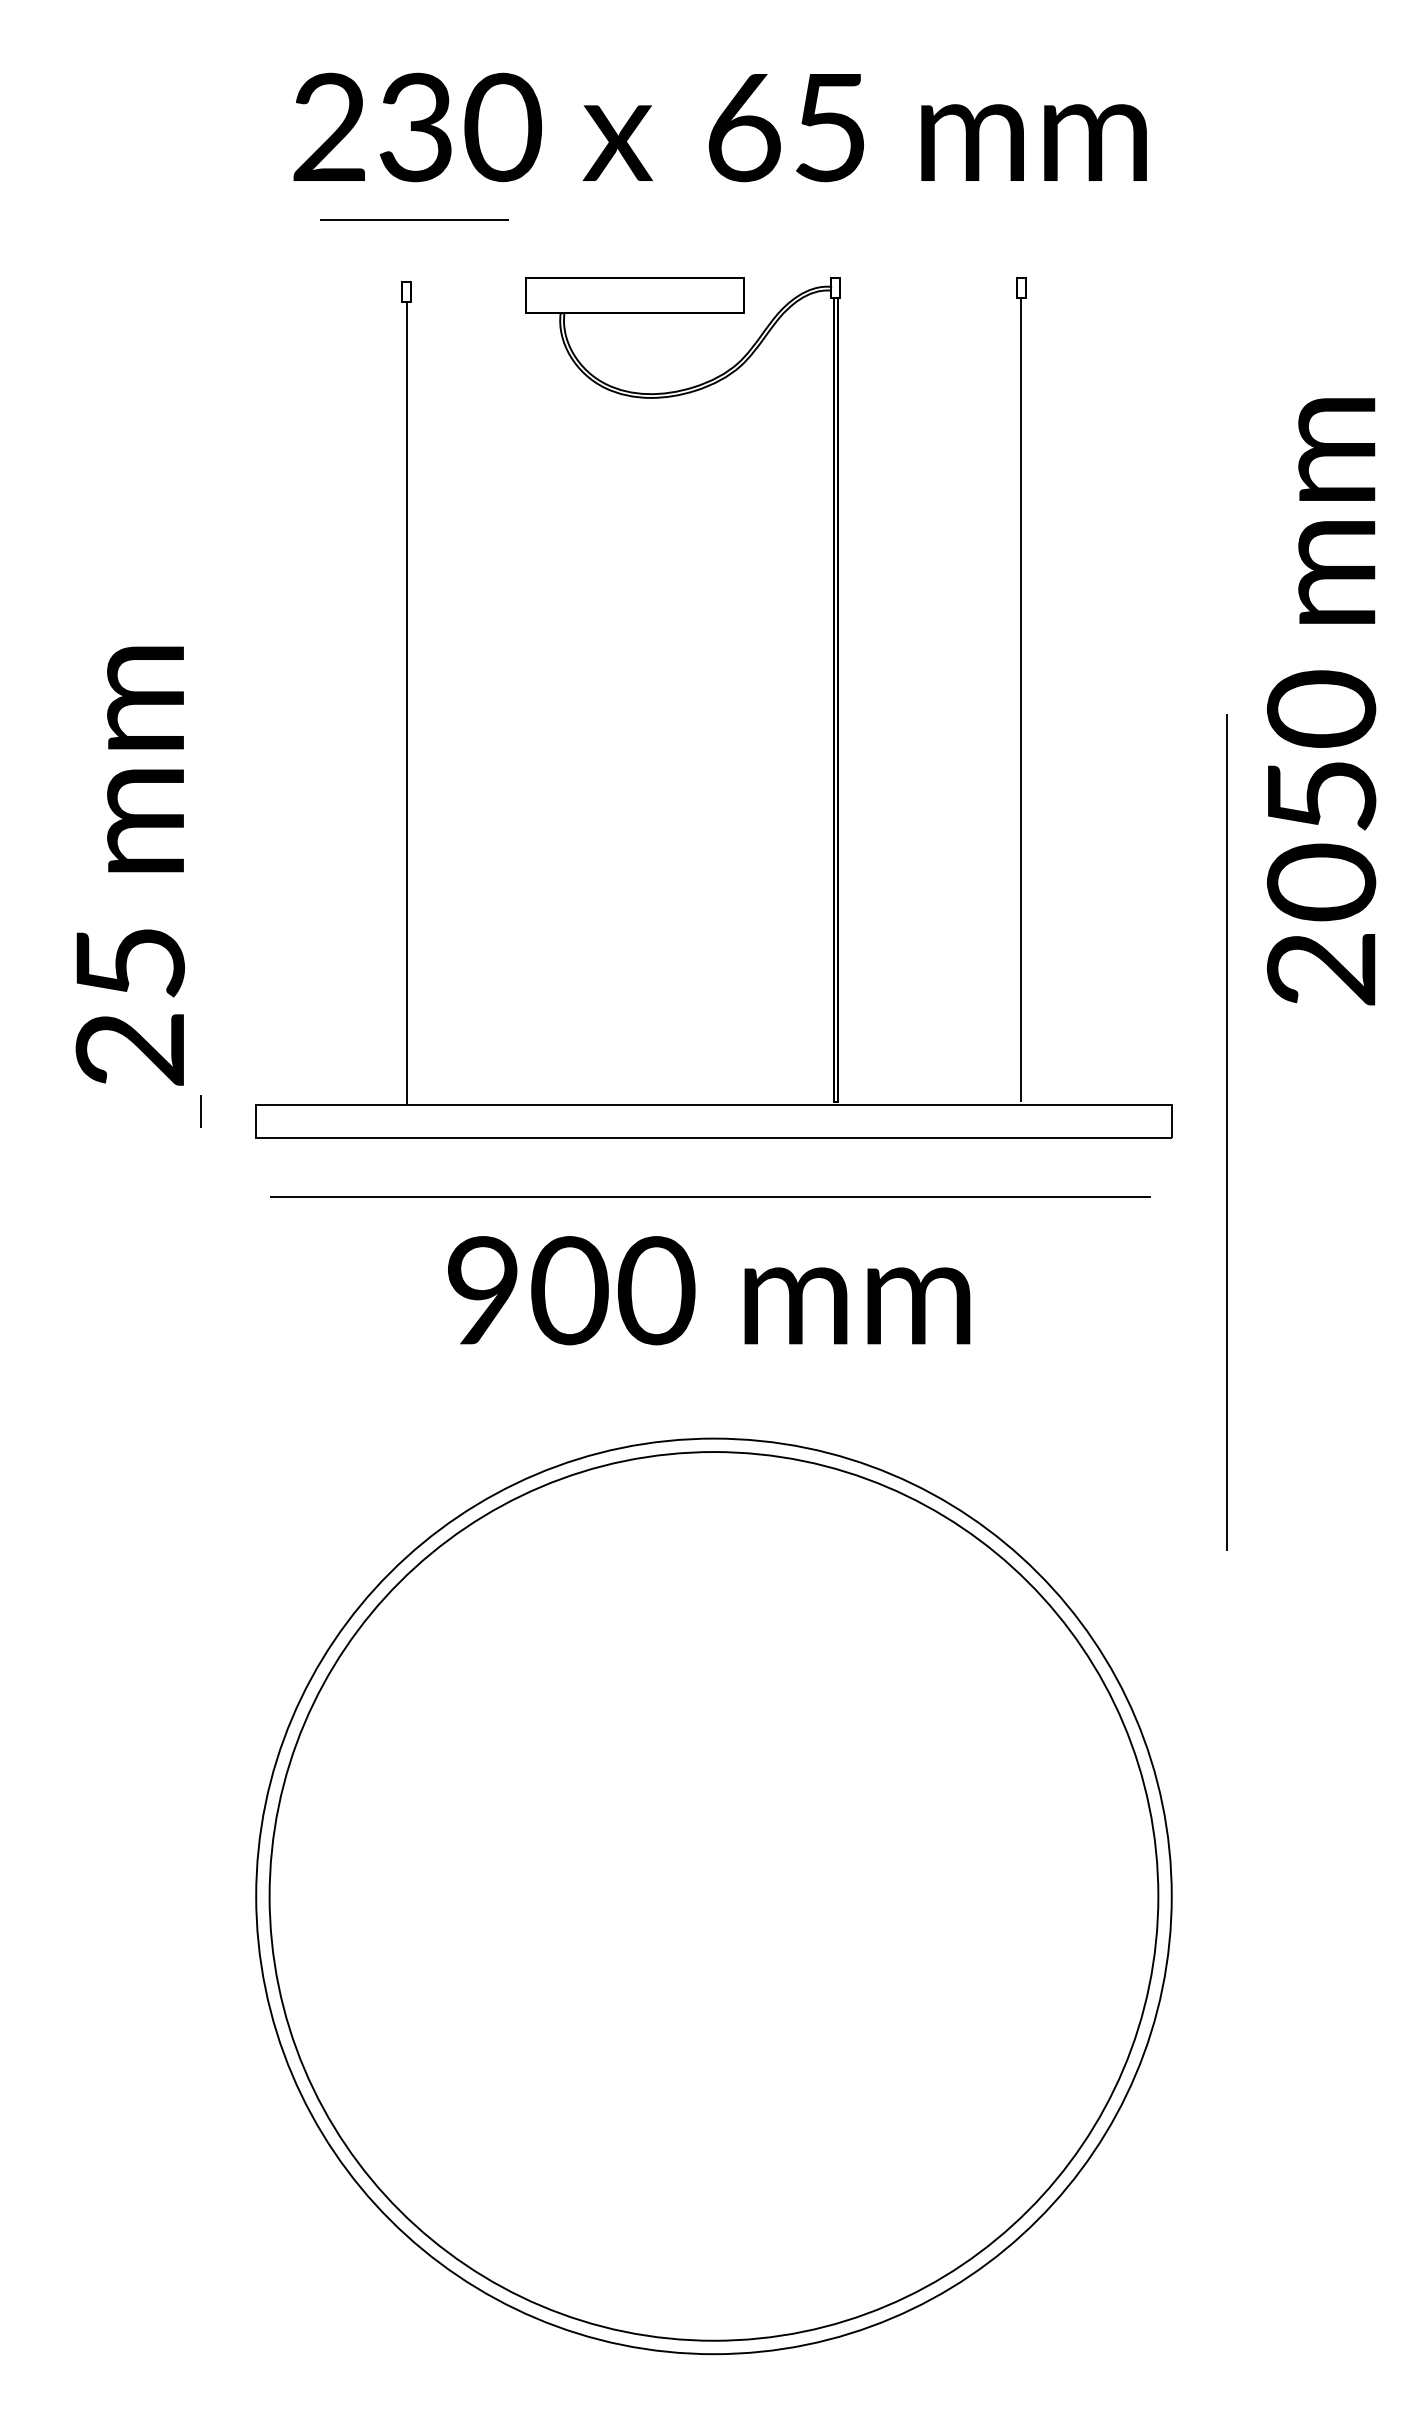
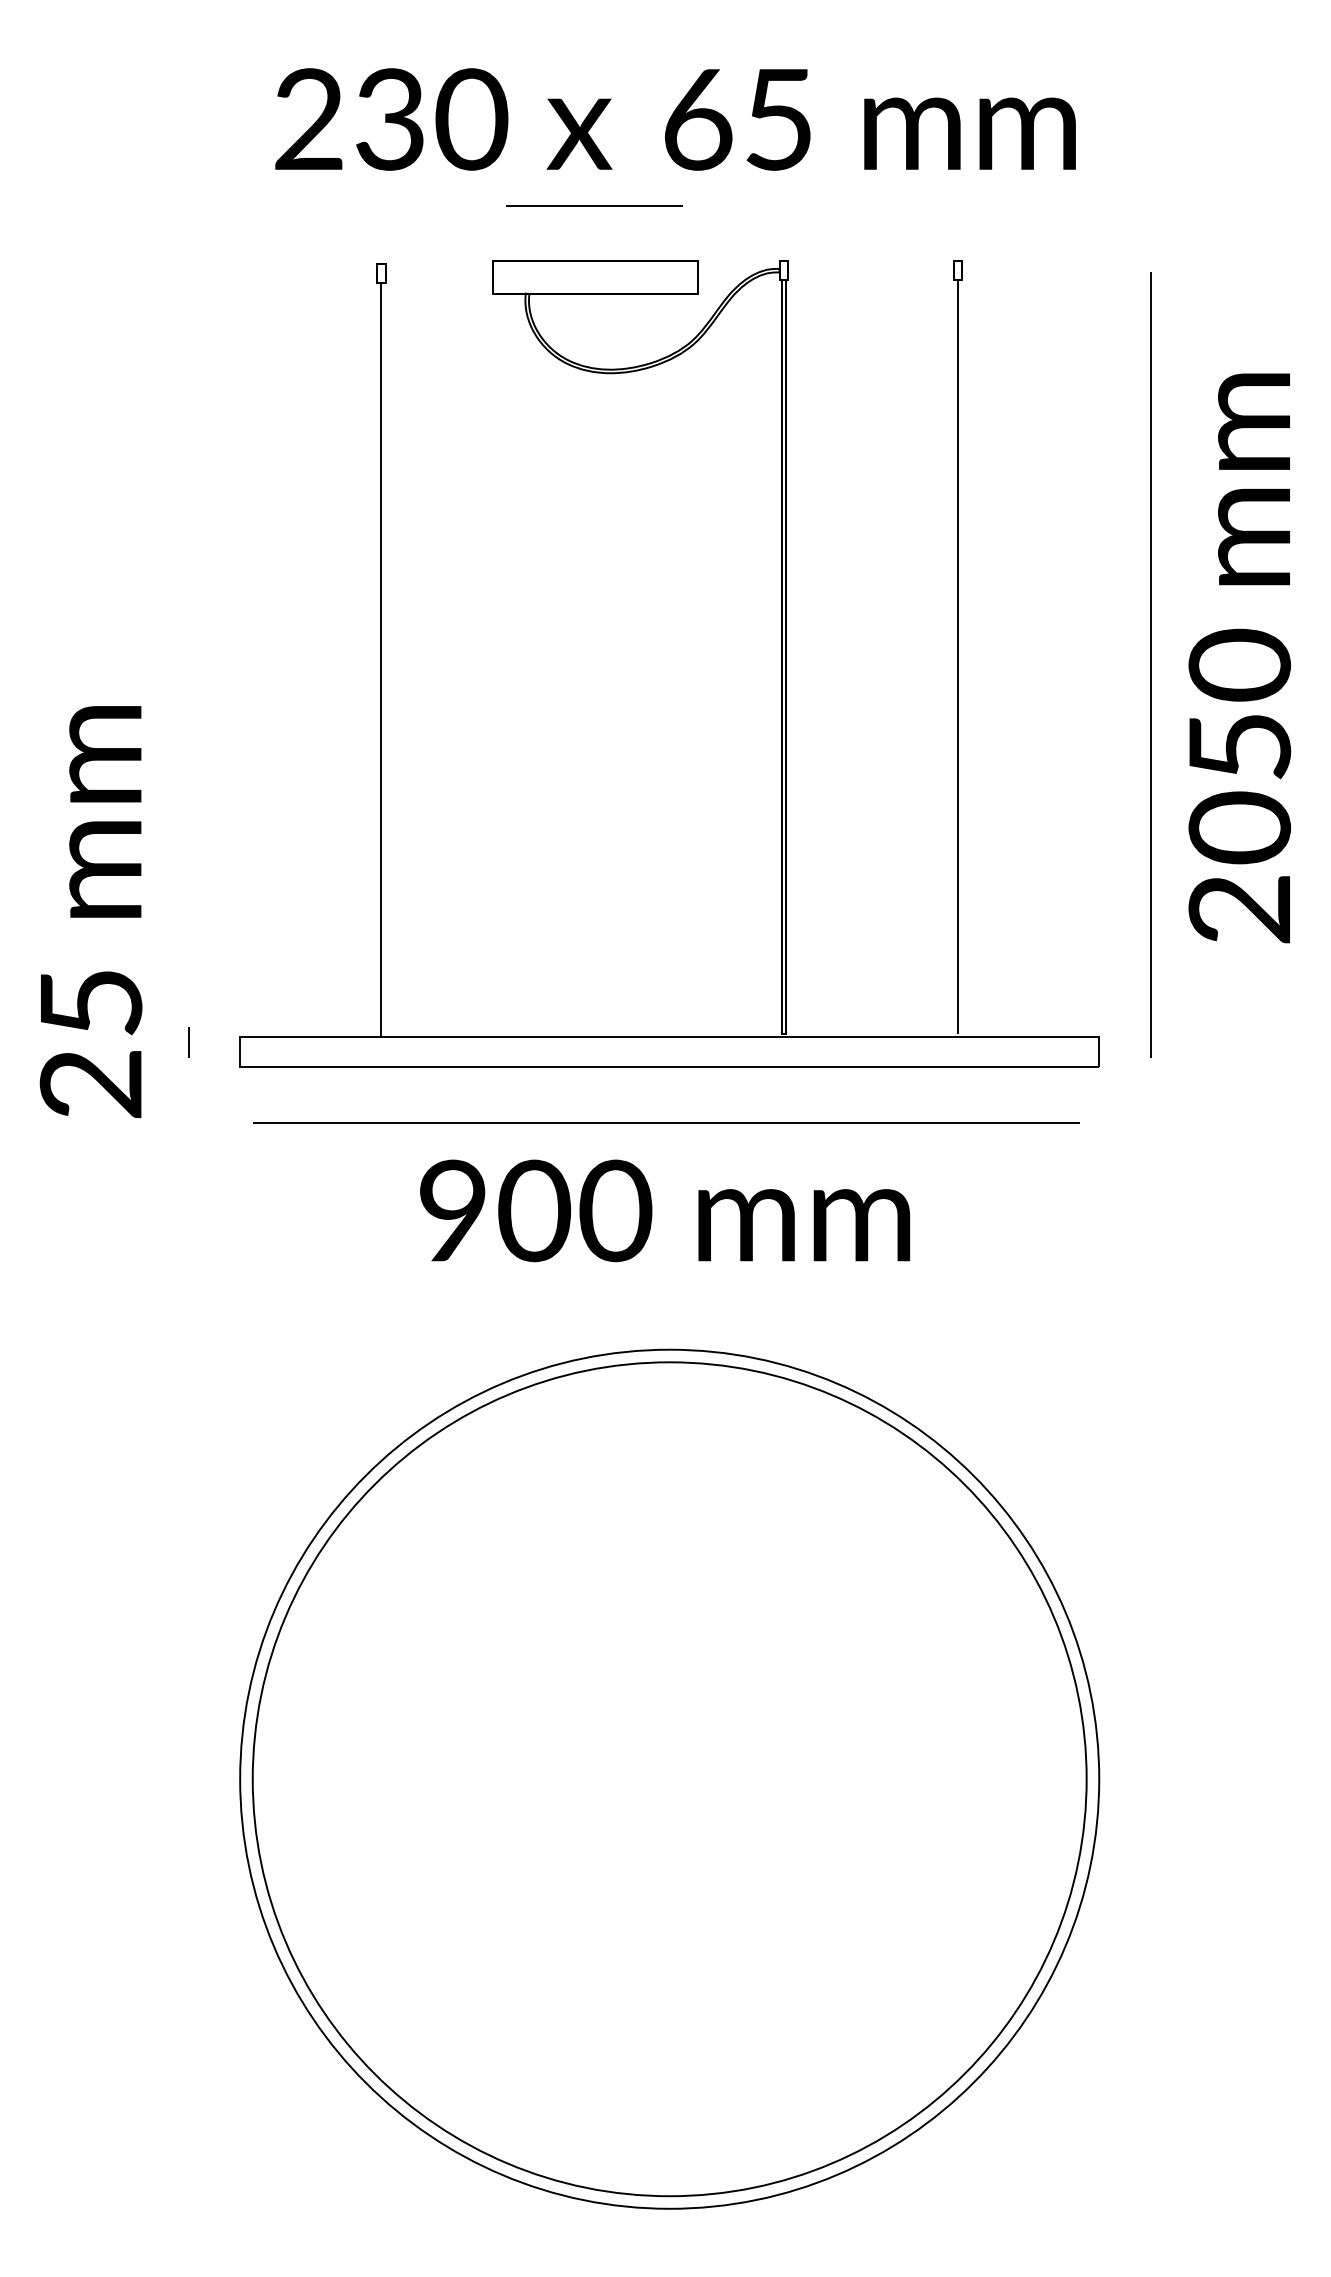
line: (414, 219) -> (594, 205), moved
text: (129, 865) -> (90, 911), moved
line: (1226, 1132) -> (1150, 665), moved

